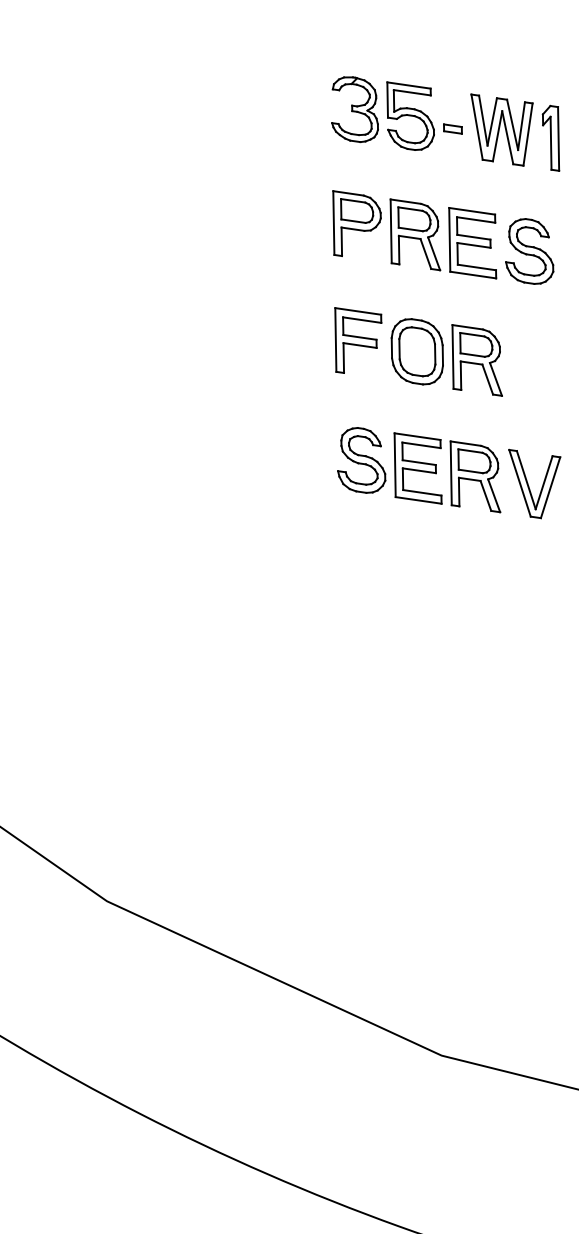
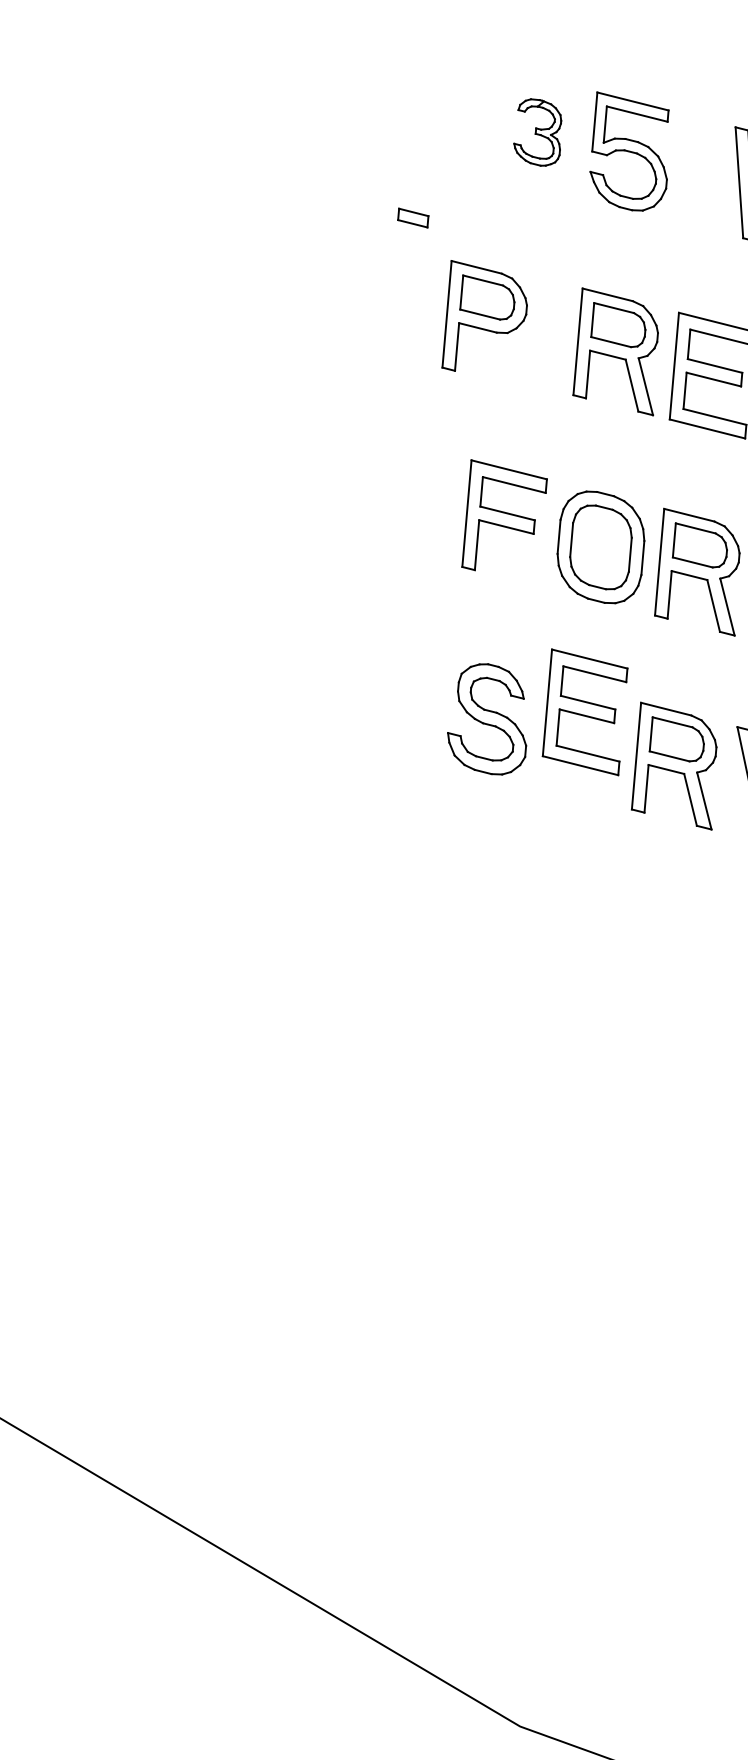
part: (354, 109) -> (537, 132), size x0.6
part: (452, 128) -> (412, 217), moved
part: (356, 223) -> (484, 318), moved
part: (417, 468) -> (584, 712), moved

